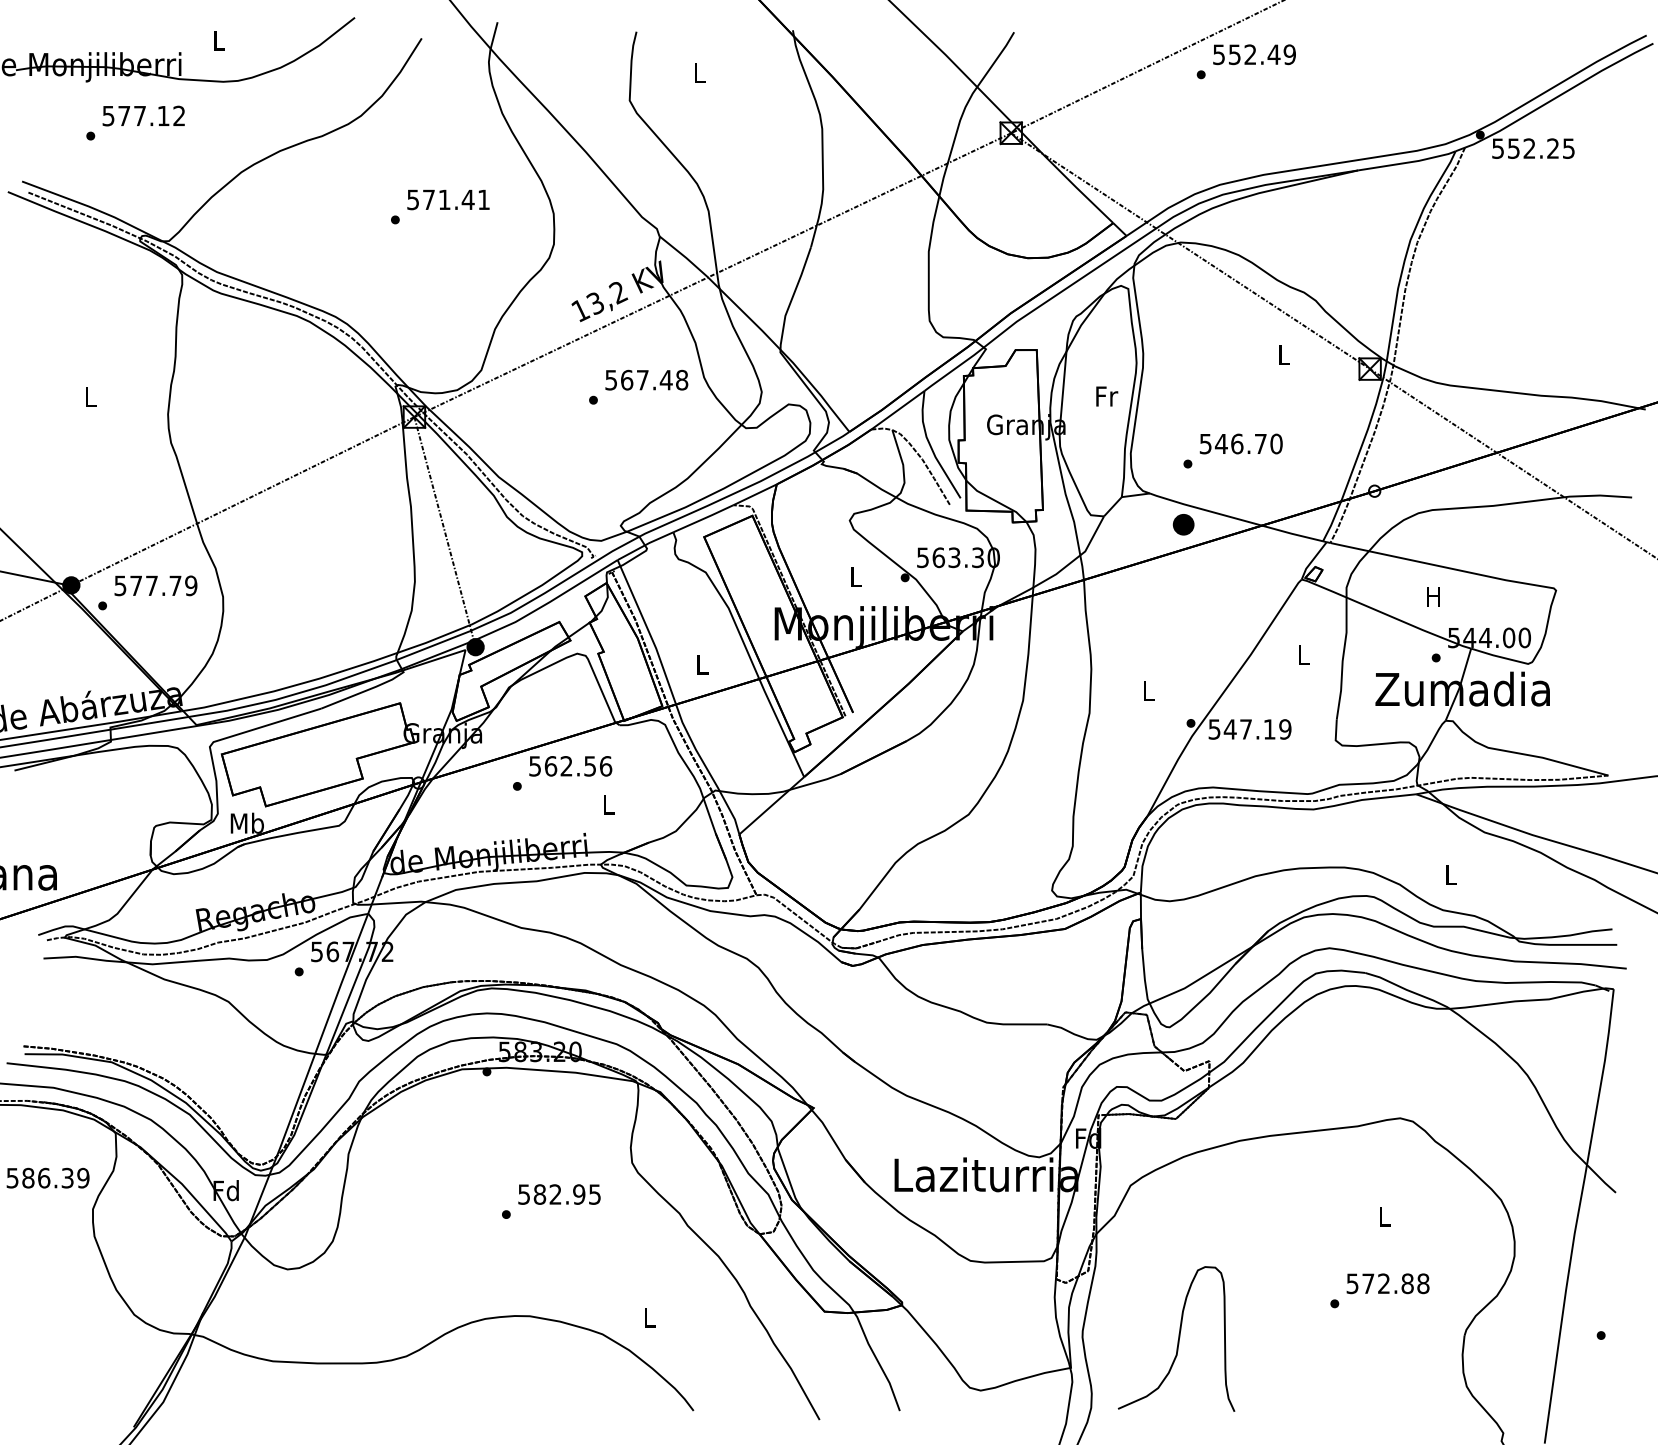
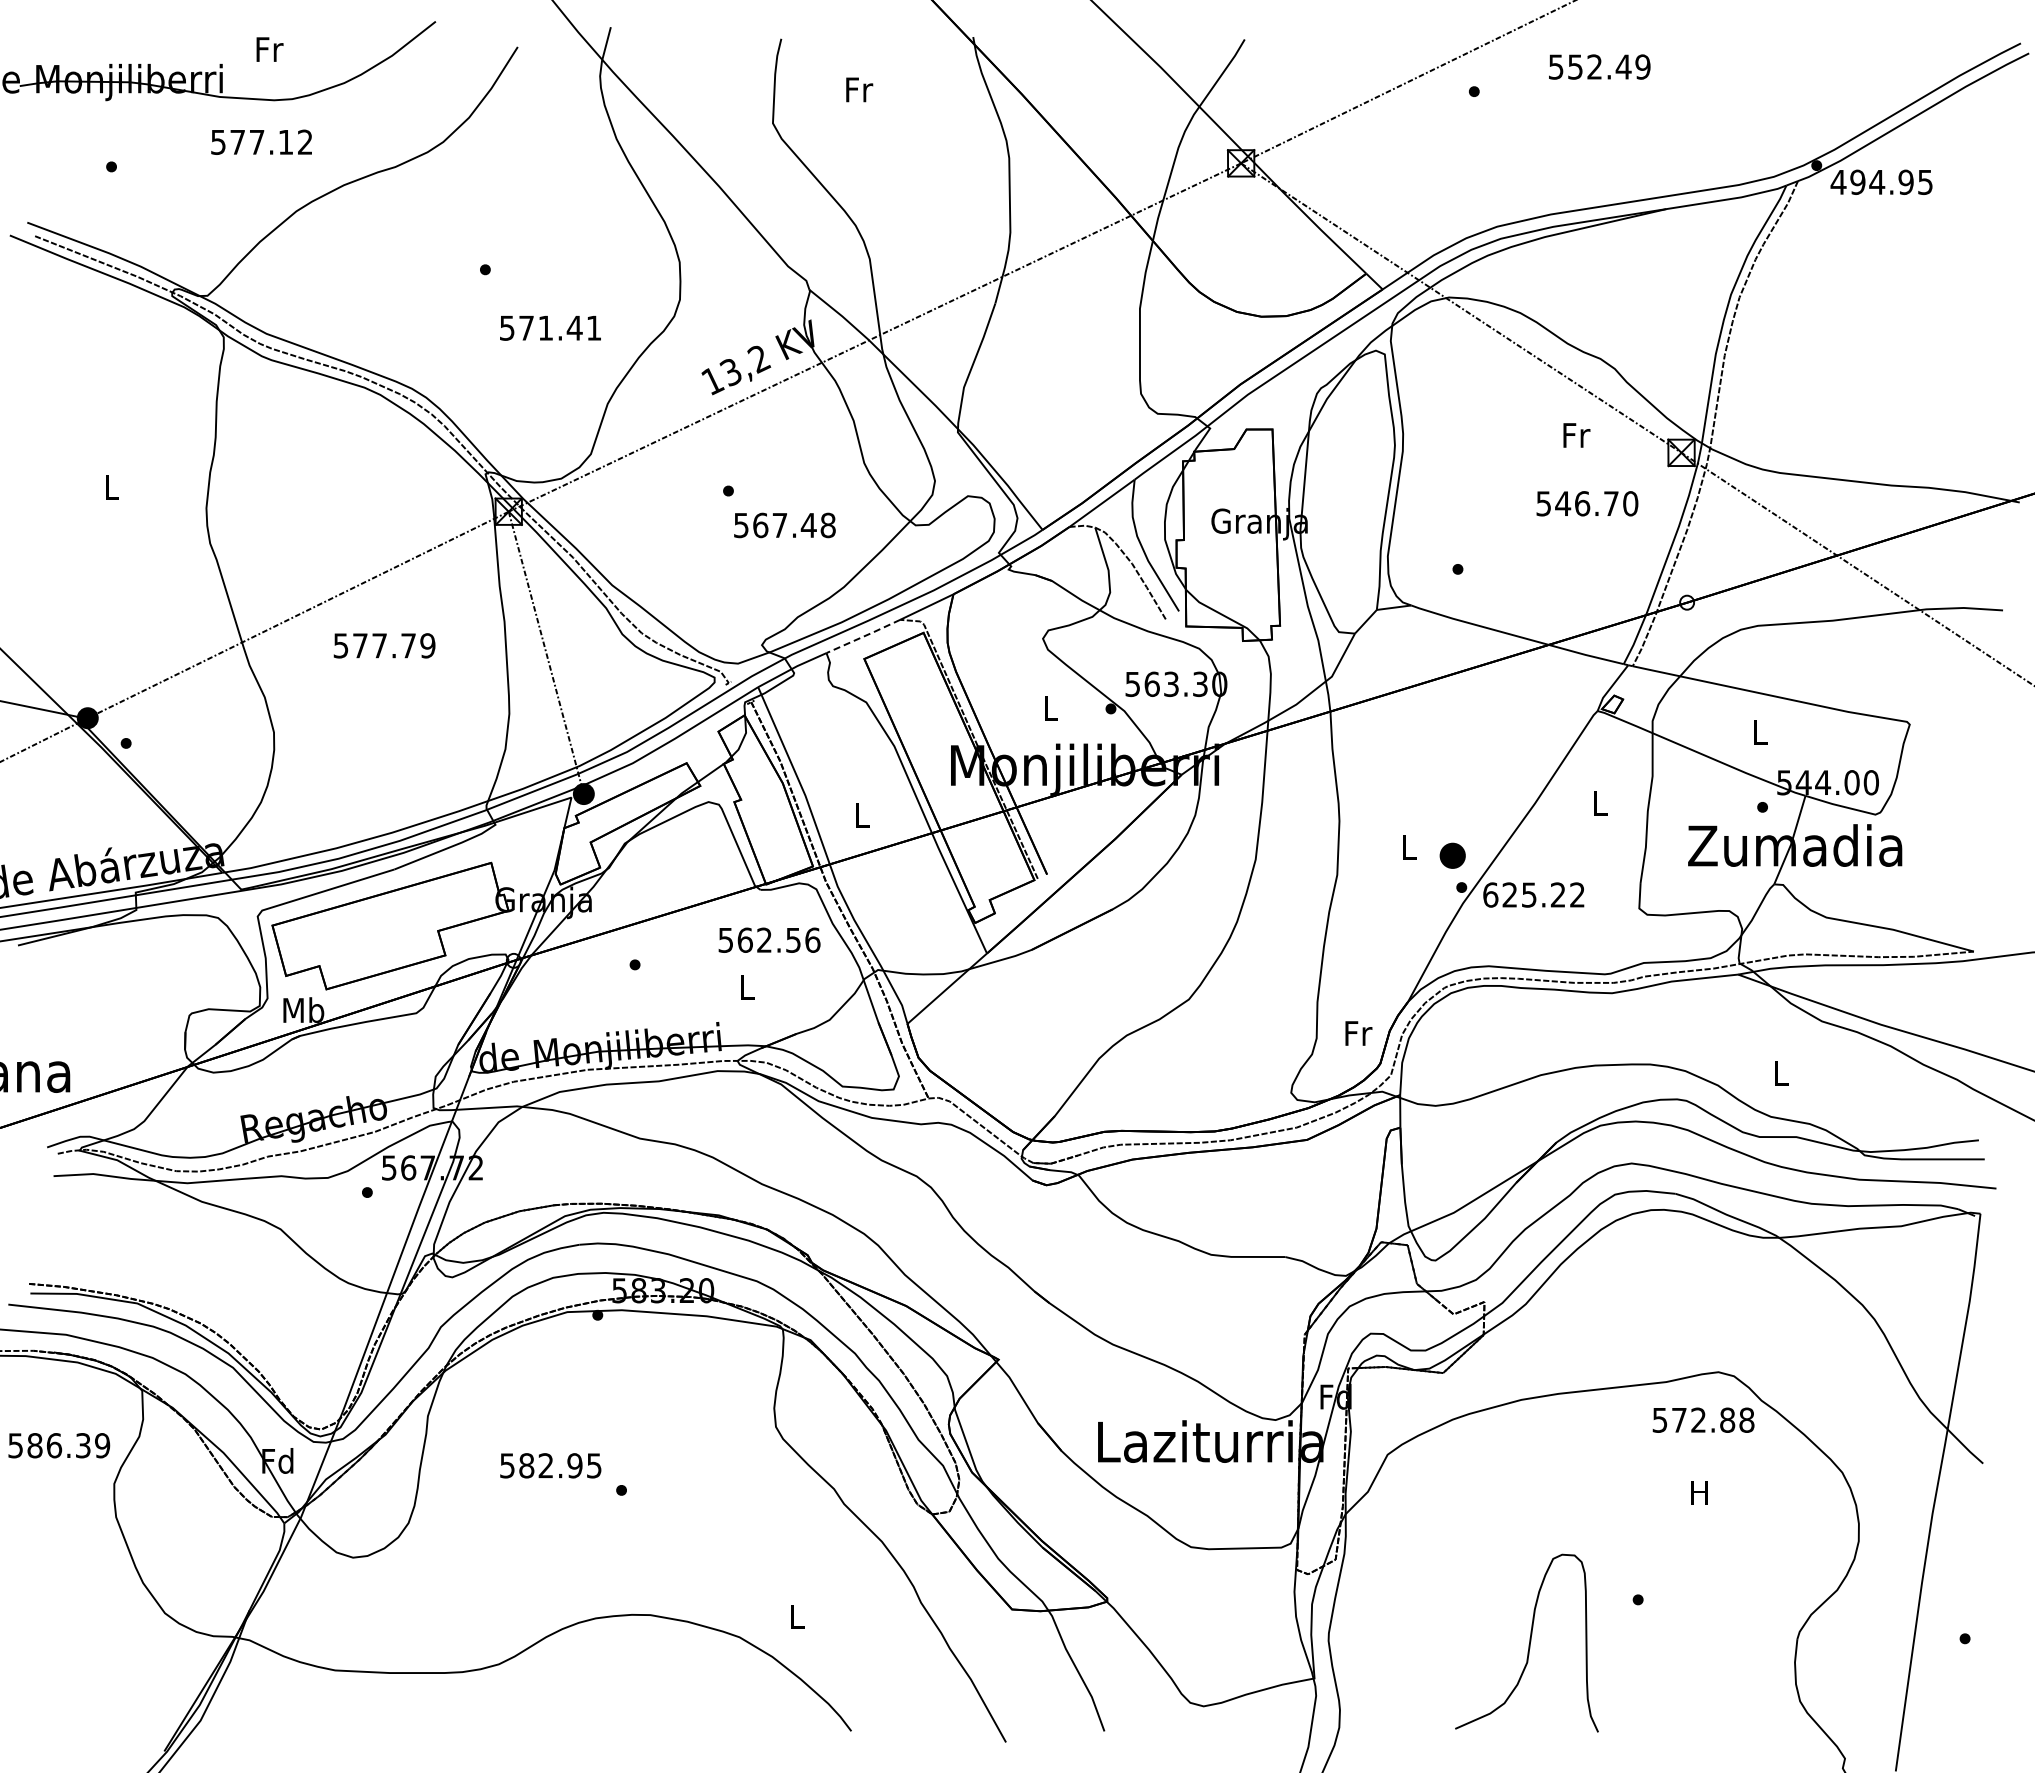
text: (219, 40) -> (269, 49), L -> Fr
text: (1254, 54) -> (1599, 66), moved
text: (700, 73) -> (859, 89), L -> Fr
text: (143, 115) -> (261, 141), moved
text: (1524, 147) -> (1871, 181), 552.25 -> 494.95
text: (448, 200) -> (550, 328), moved
text: (1284, 354) -> (1576, 435), L -> Fr
text: (646, 380) -> (784, 525), moved
text: (1106, 396) -> (1358, 1033), moved
text: (1241, 443) -> (1587, 503), moved
line: (703, 518) -> (863, 636), solid -> dashed
part: (1183, 524) -> (1452, 855), moved
text: (155, 585) -> (384, 645), moved
text: (1433, 597) -> (1759, 732), H -> L
text: (1250, 729) -> (1534, 894), 547.19 -> 625.22
text: (570, 765) -> (769, 939), moved
text: (559, 1194) -> (550, 1465), moved
text: (1384, 1216) -> (1699, 1492), L -> H
text: (1388, 1283) -> (1703, 1419), moved
curve: (1177, 1340) -> (1528, 1644), moved

